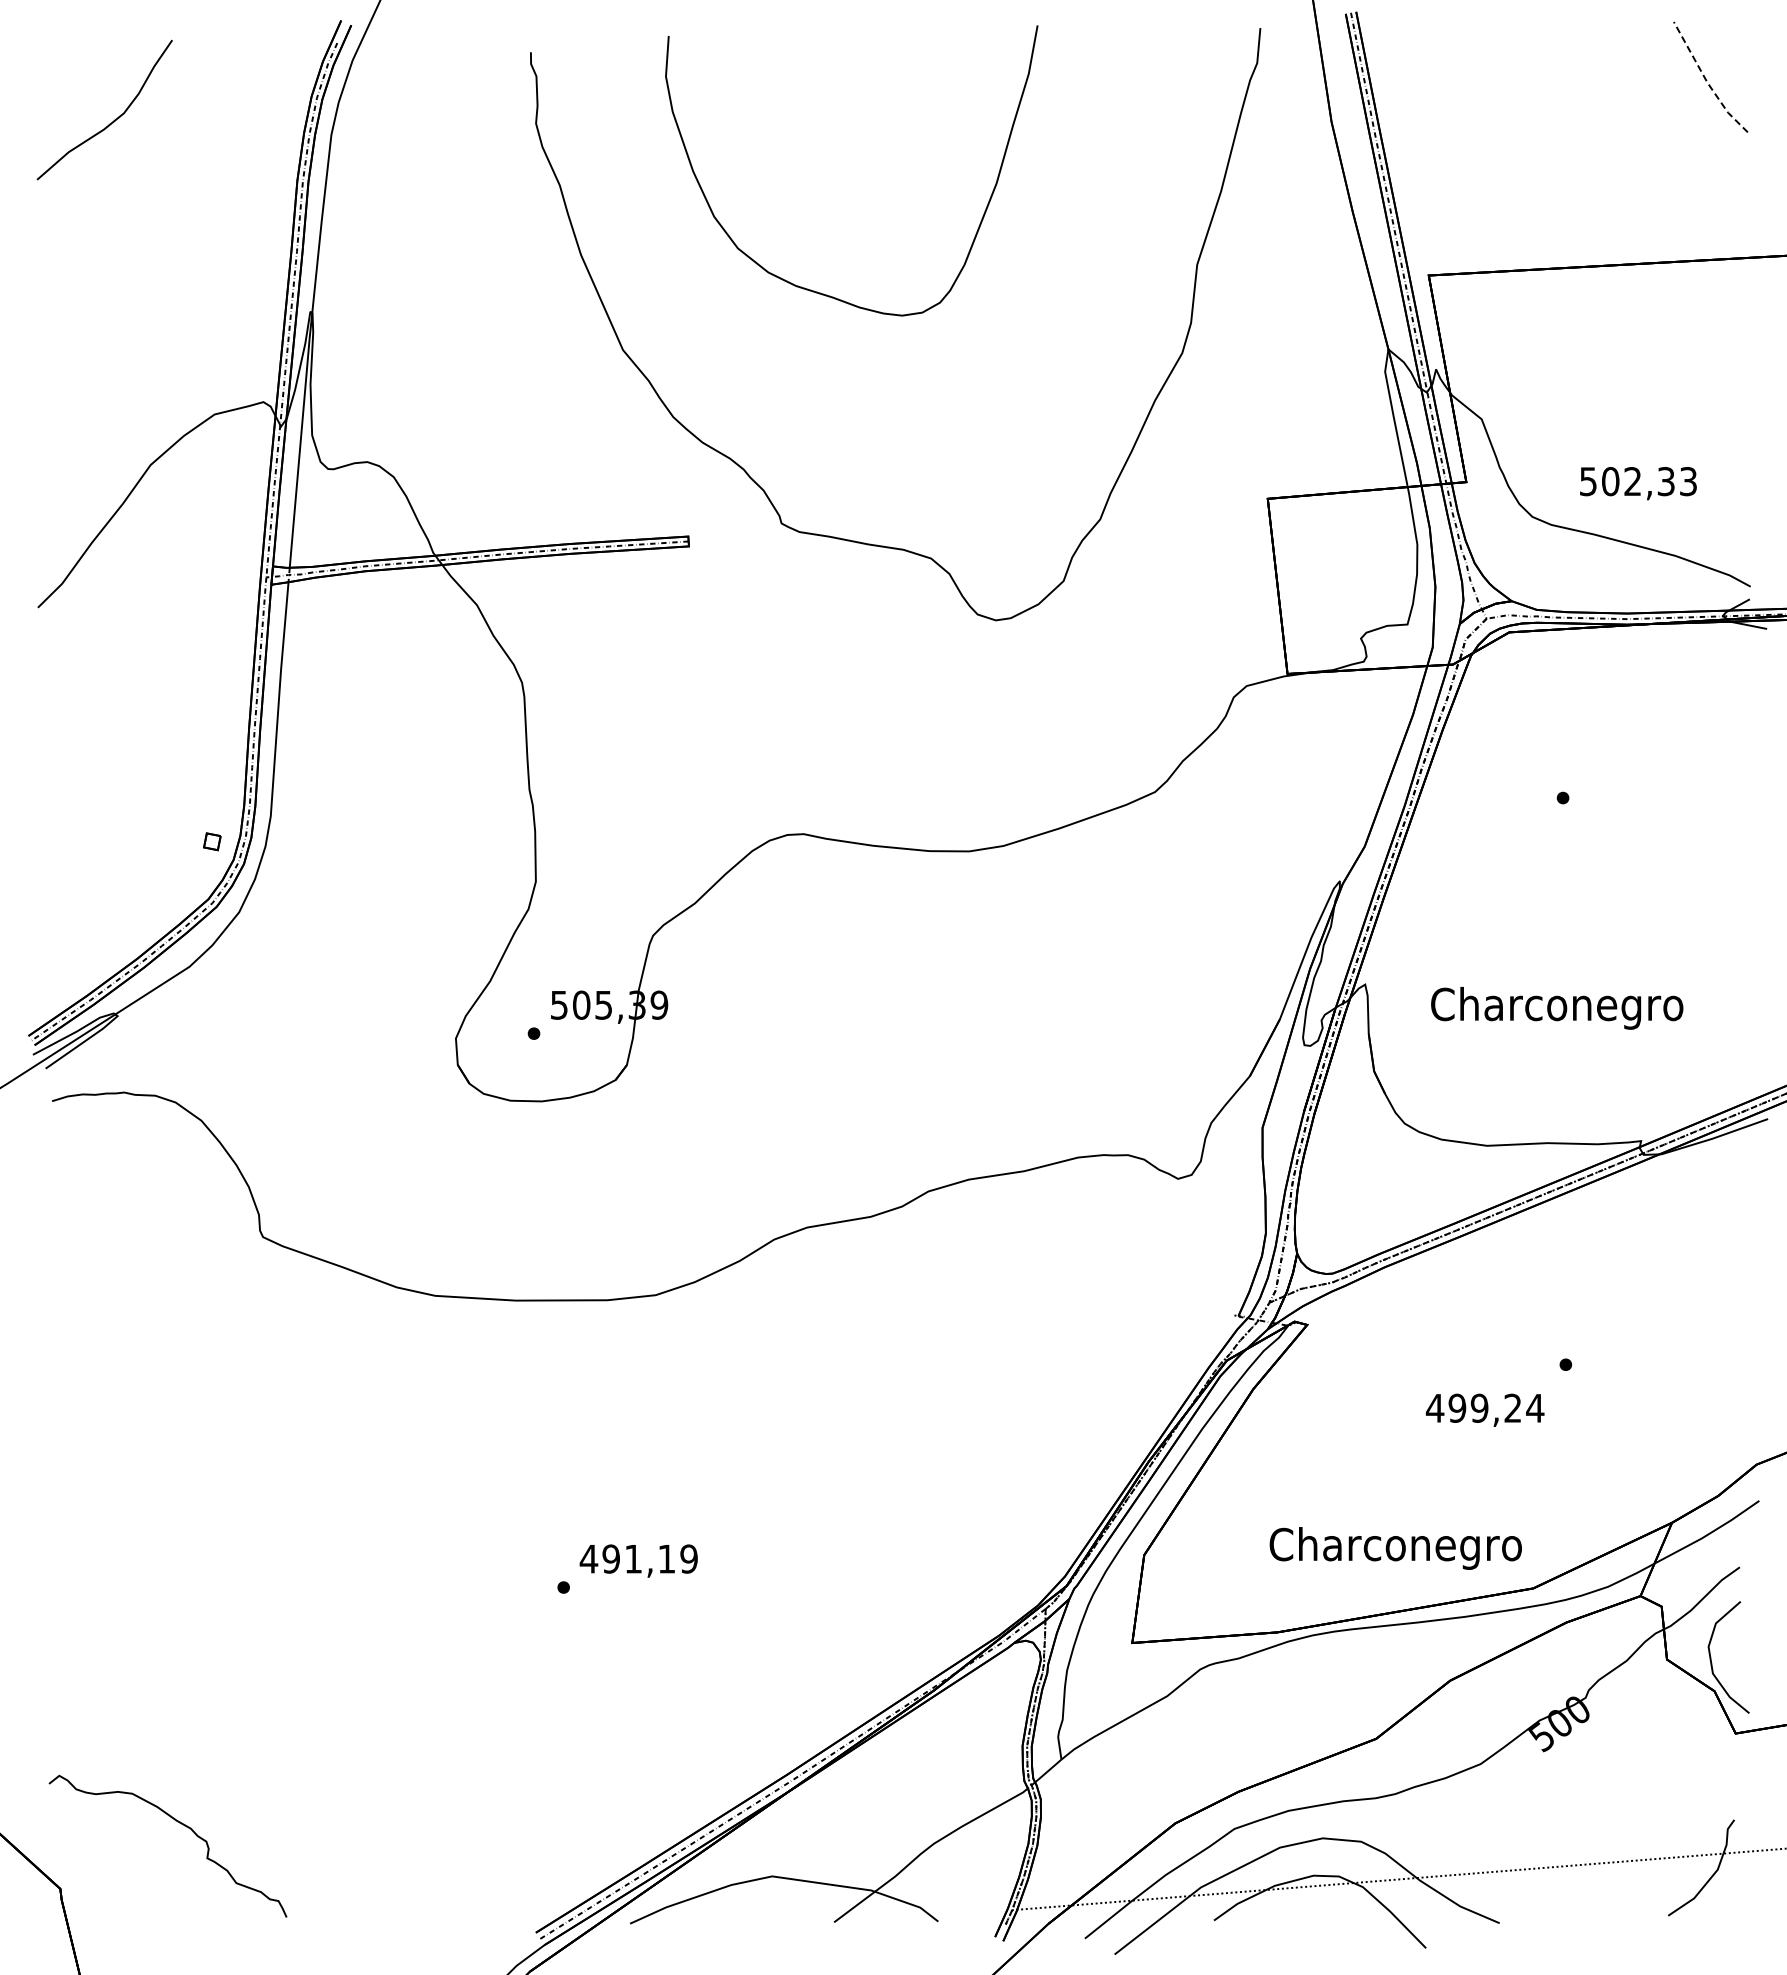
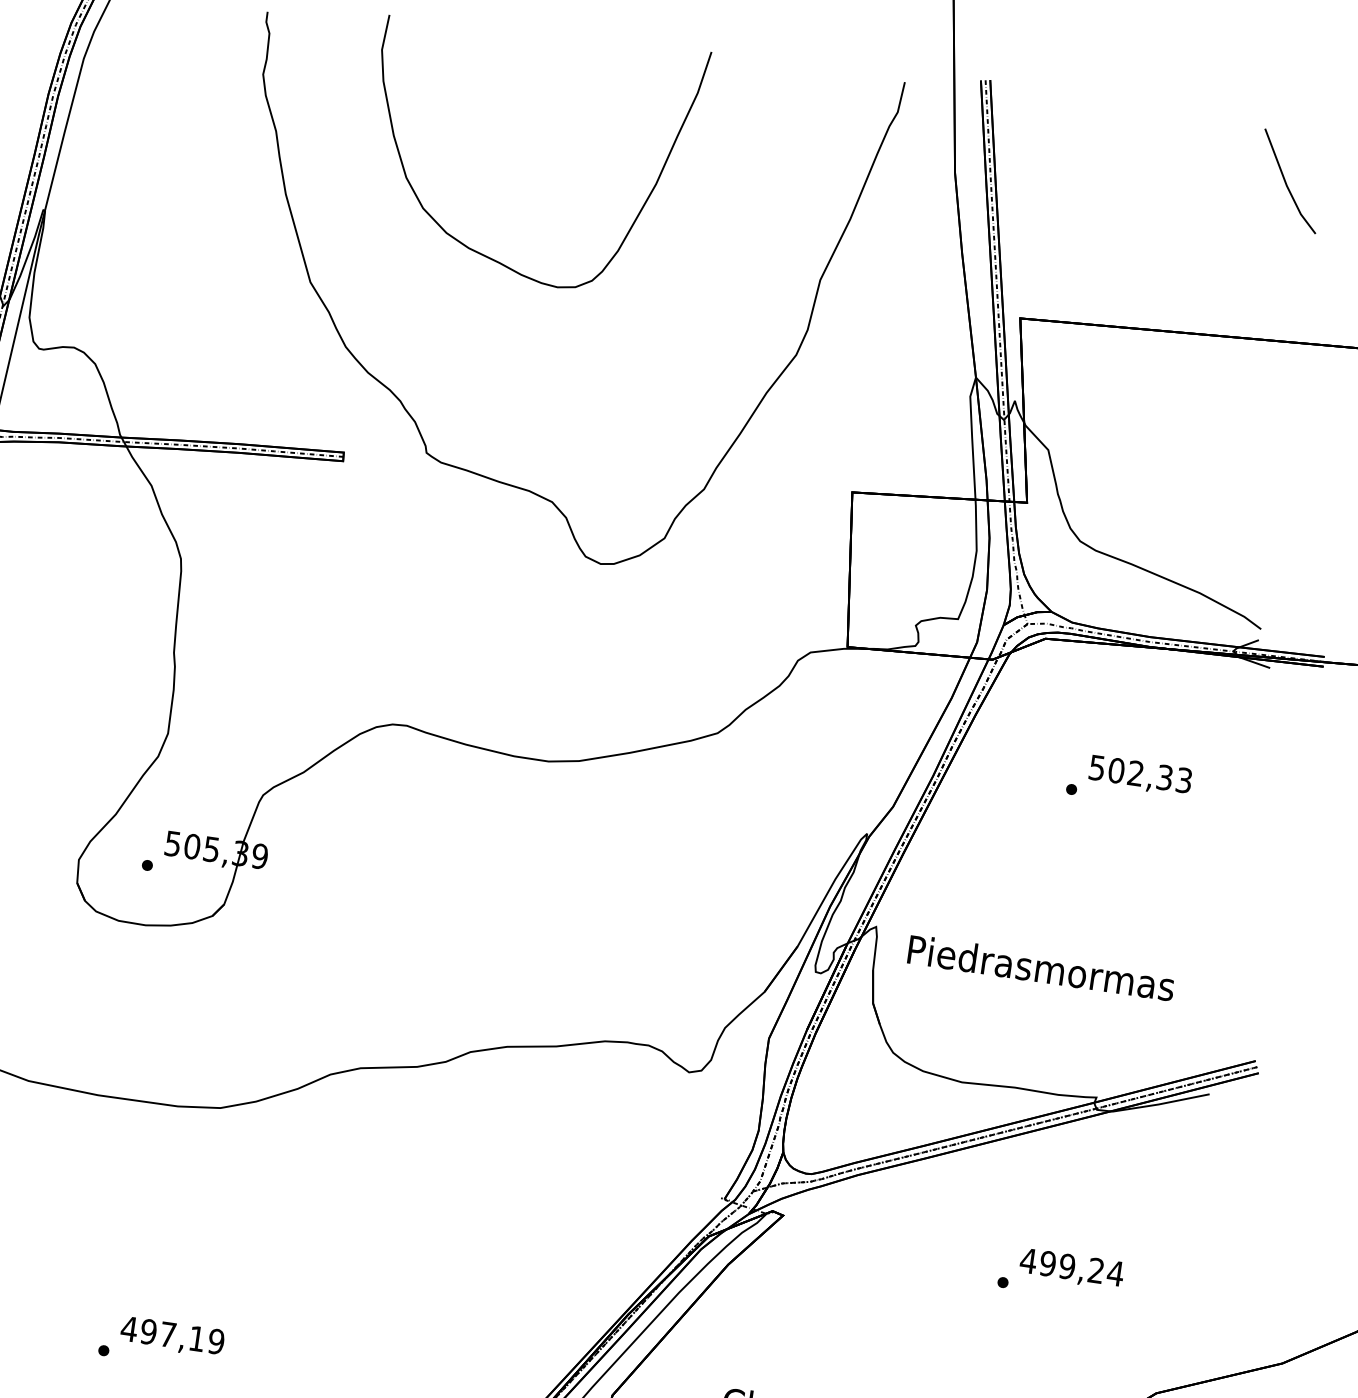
line: (1706, 81) -> (1286, 184), dashed -> solid
text: (1638, 483) -> (1140, 775), moved
text: (1557, 1007) -> (1040, 970), Charconegro -> Piedrasmormas
text: (1484, 1409) -> (1071, 1268), moved
text: (633, 1559) -> (168, 1335), 491,19 -> 497,19

